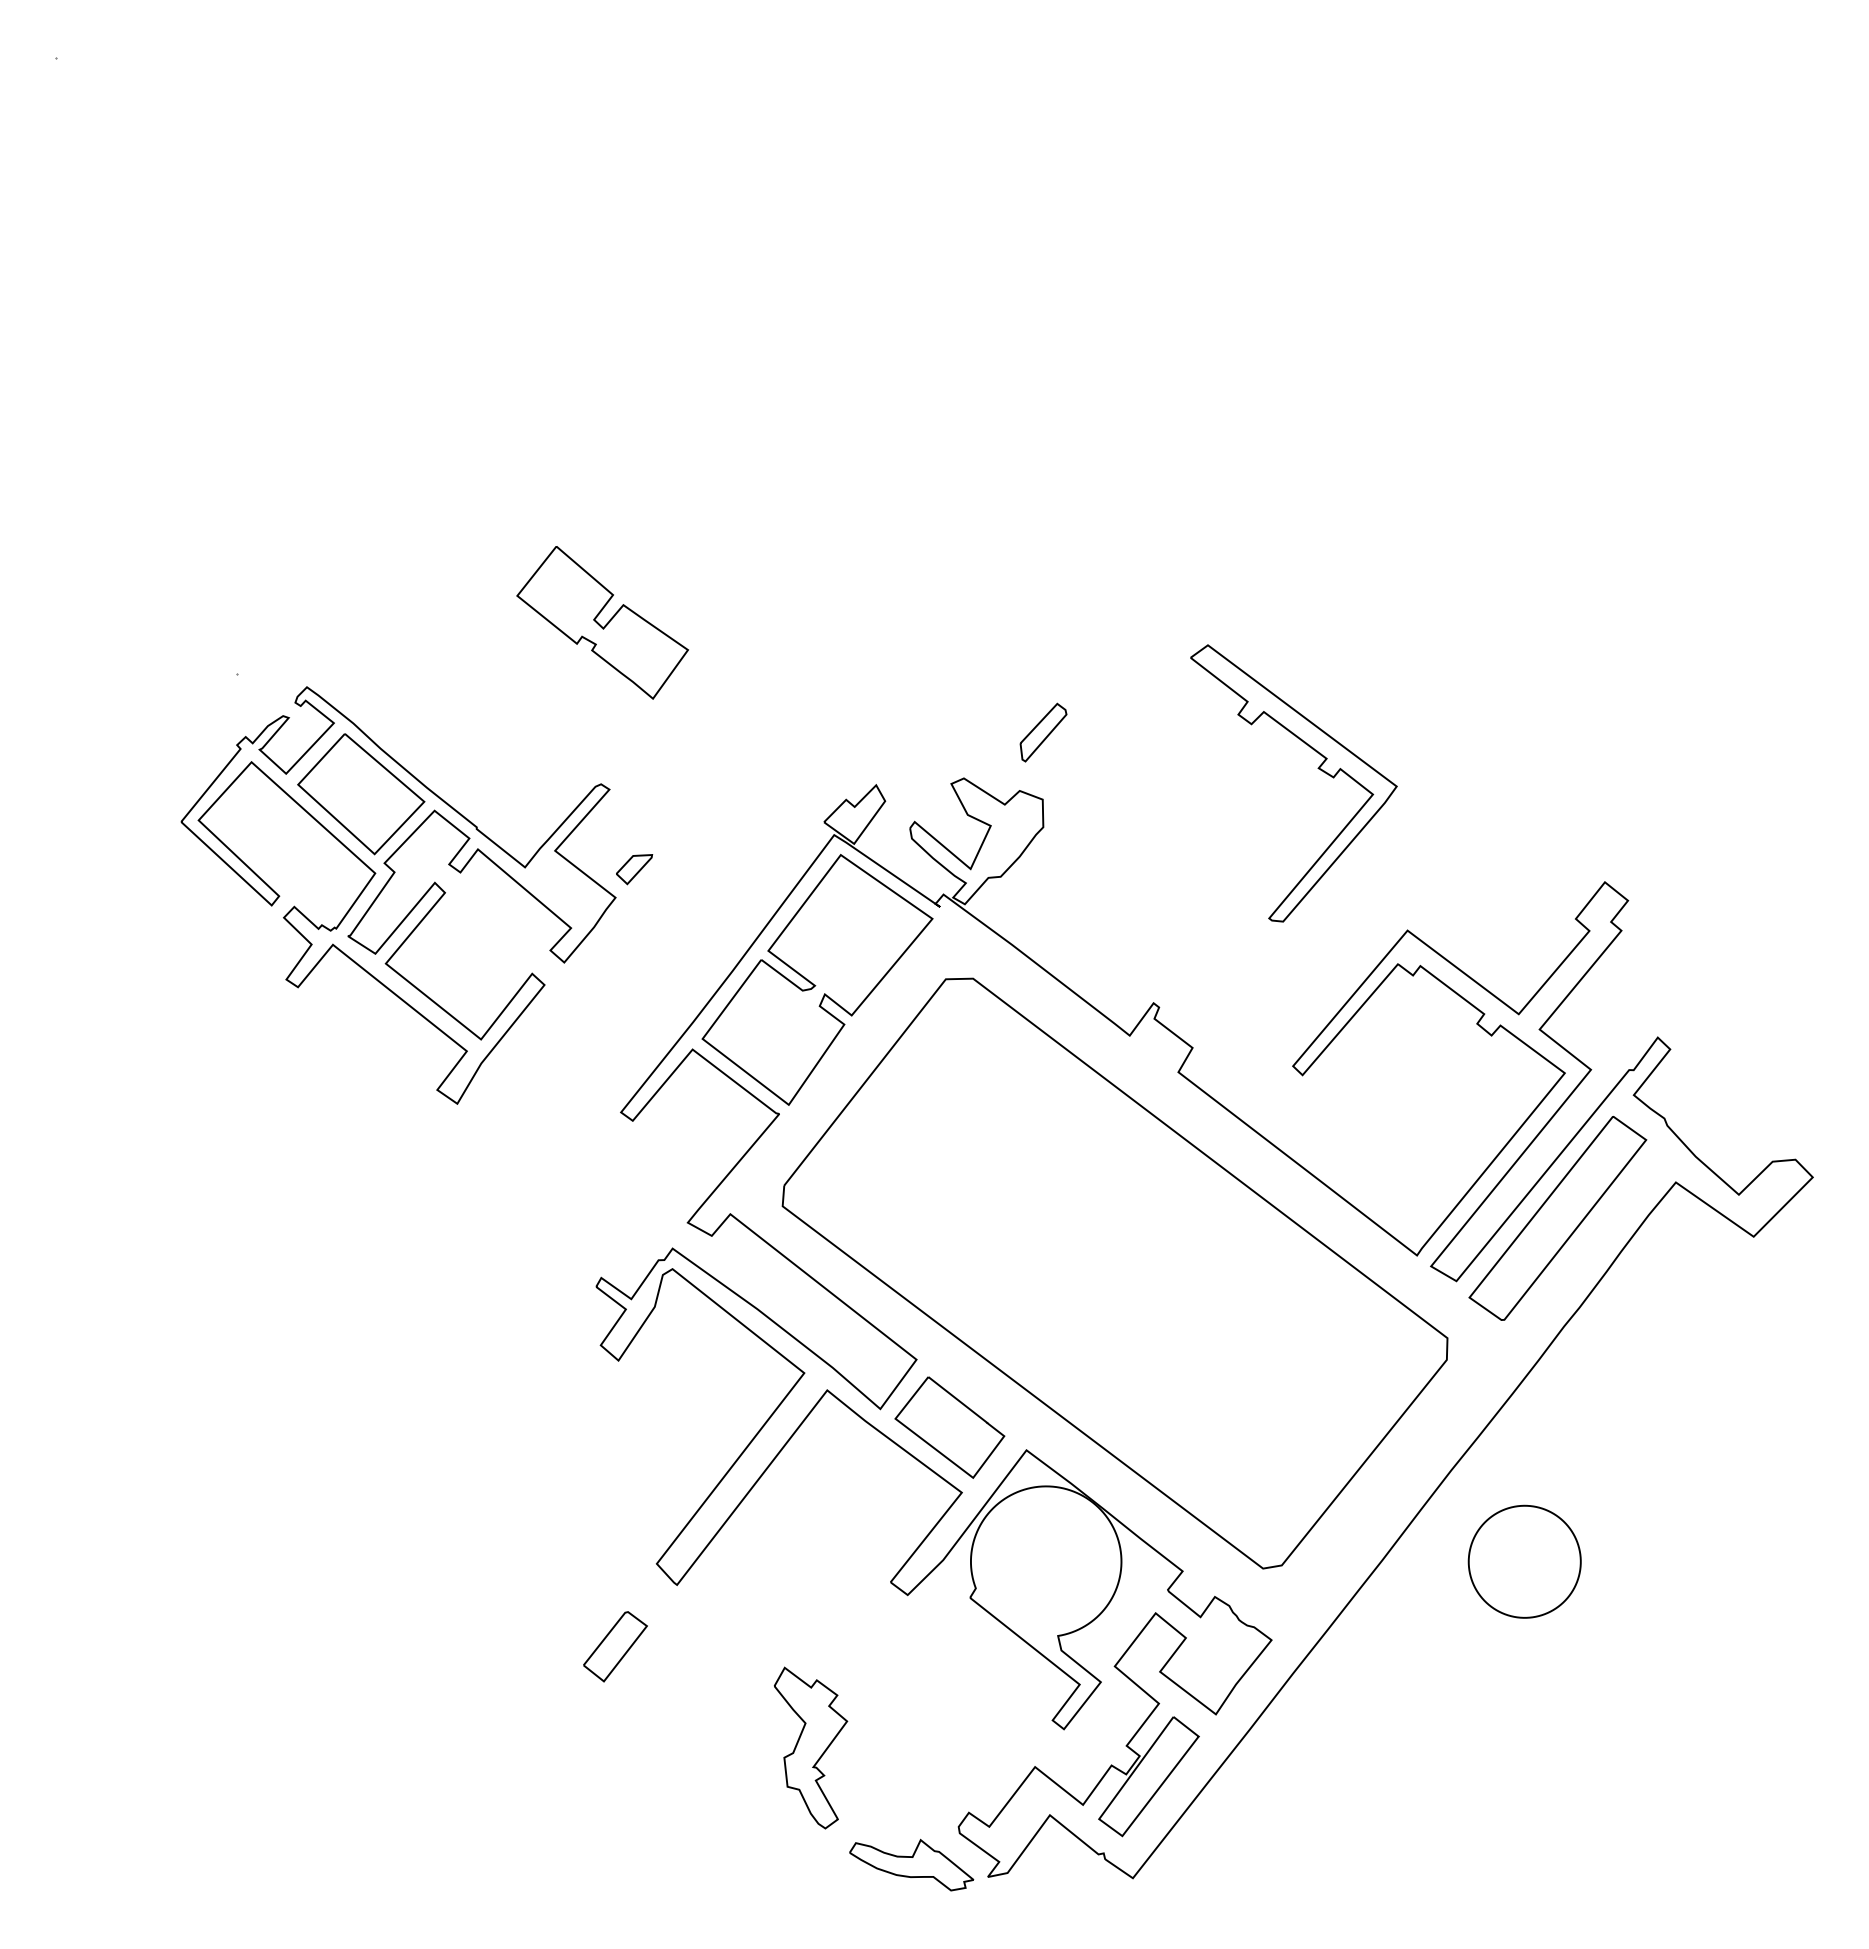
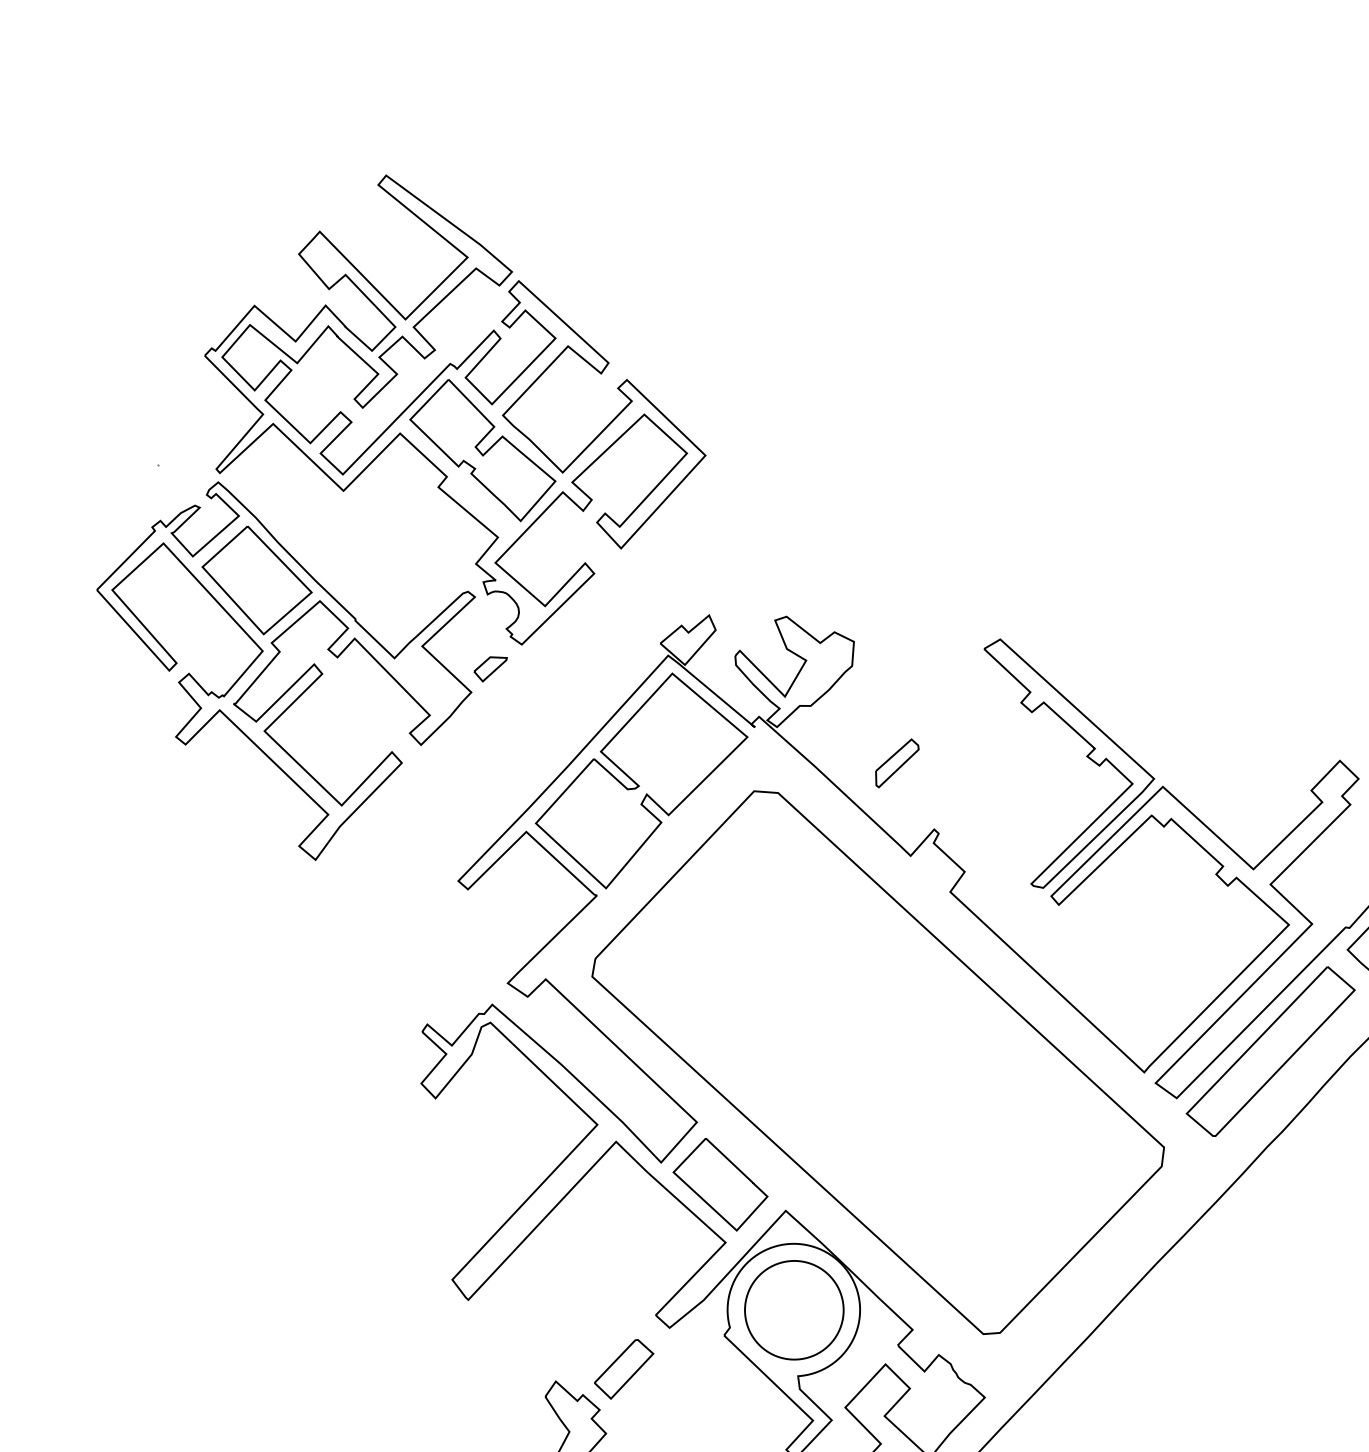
part: (566, 580) -> (454, 410), added
part: (1043, 732) -> (897, 763), moved
part: (1317, 768) -> (1086, 756), moved
part: (1524, 1561) -> (794, 1309), moved
part: (615, 1646) -> (624, 1369), moved

